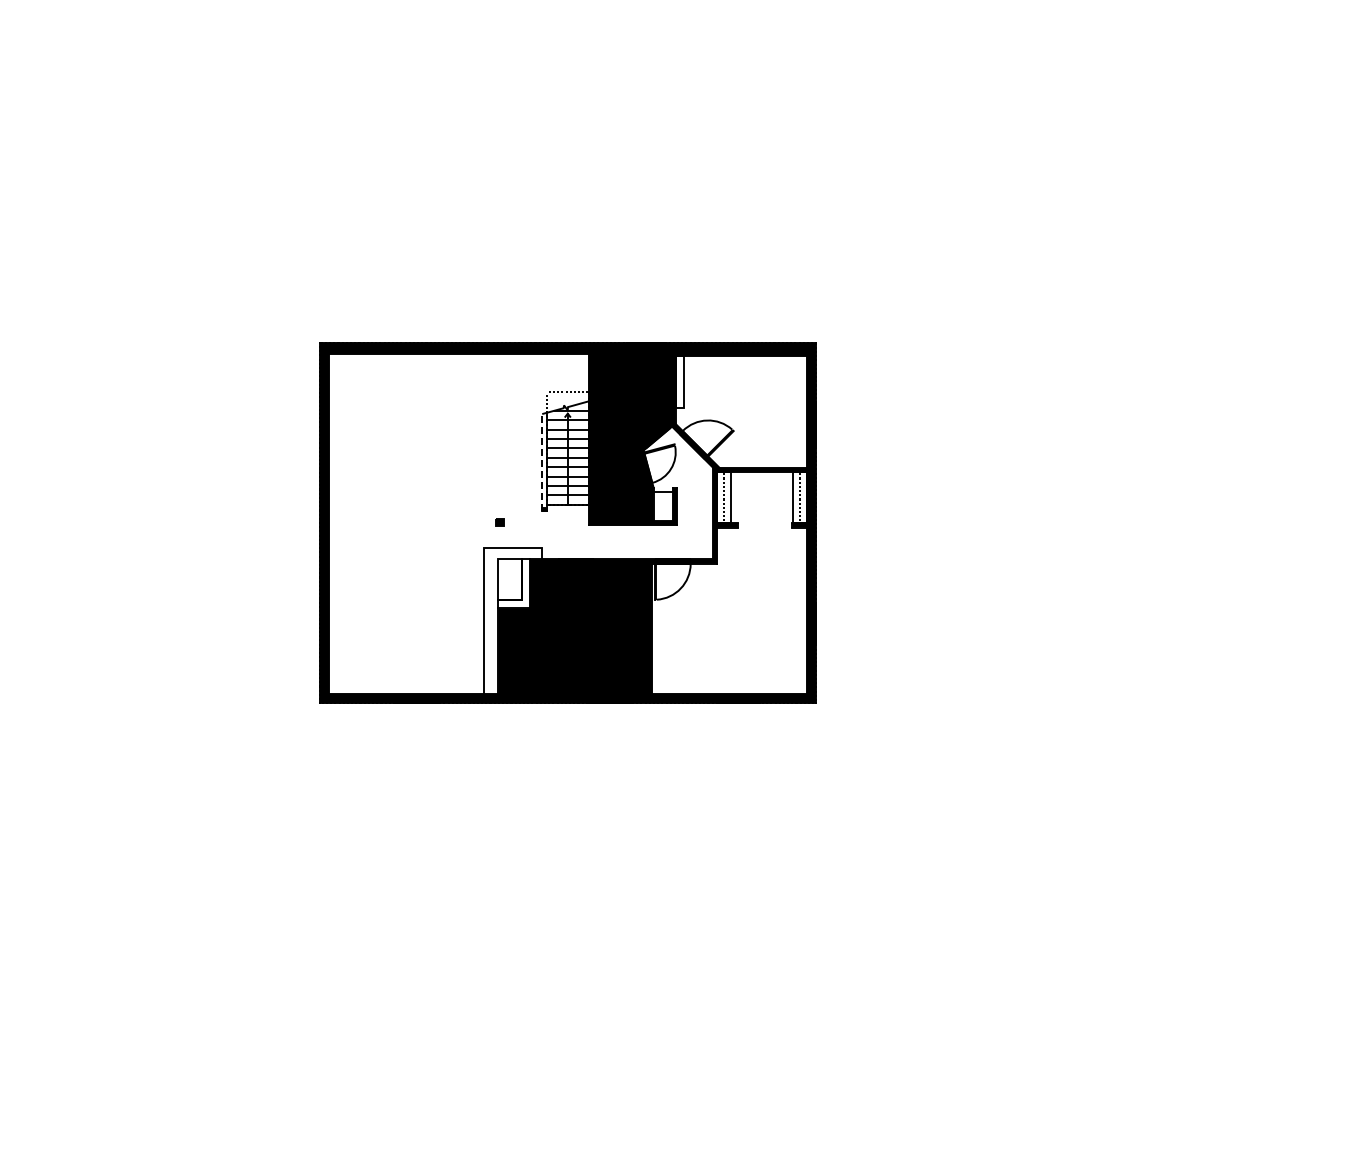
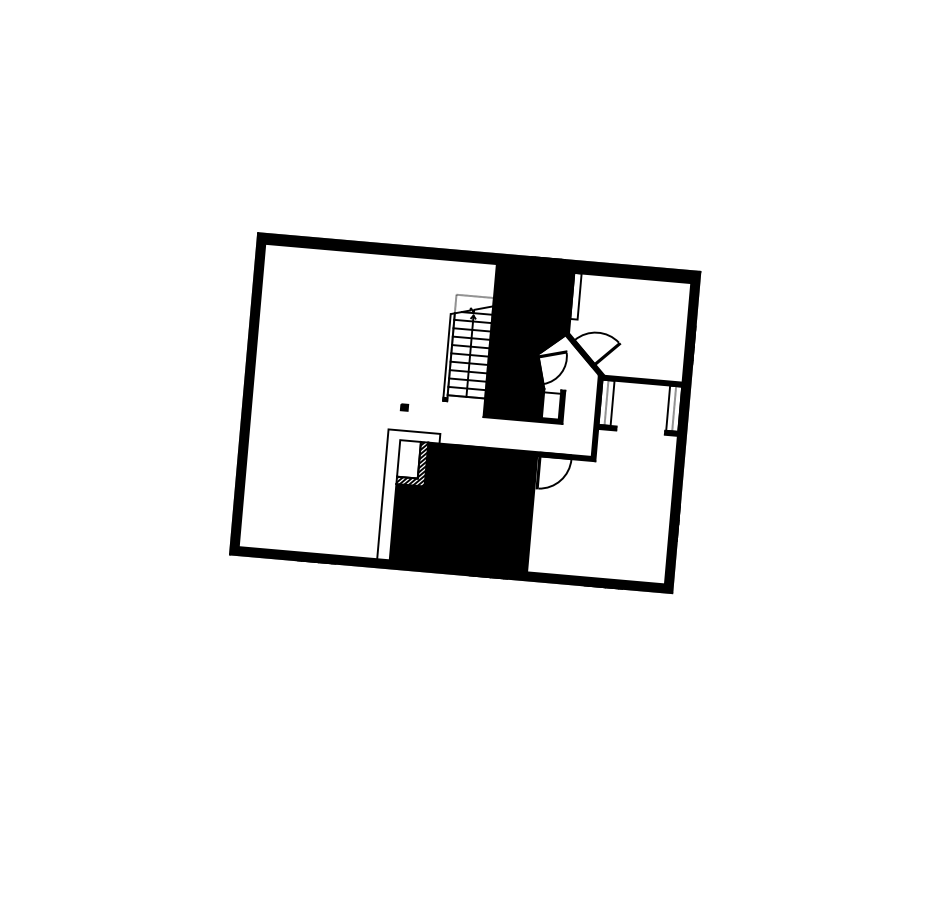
line: (542, 462) -> (447, 357), dashed -> solid
hatch: (513, 583) -> (411, 462), added

